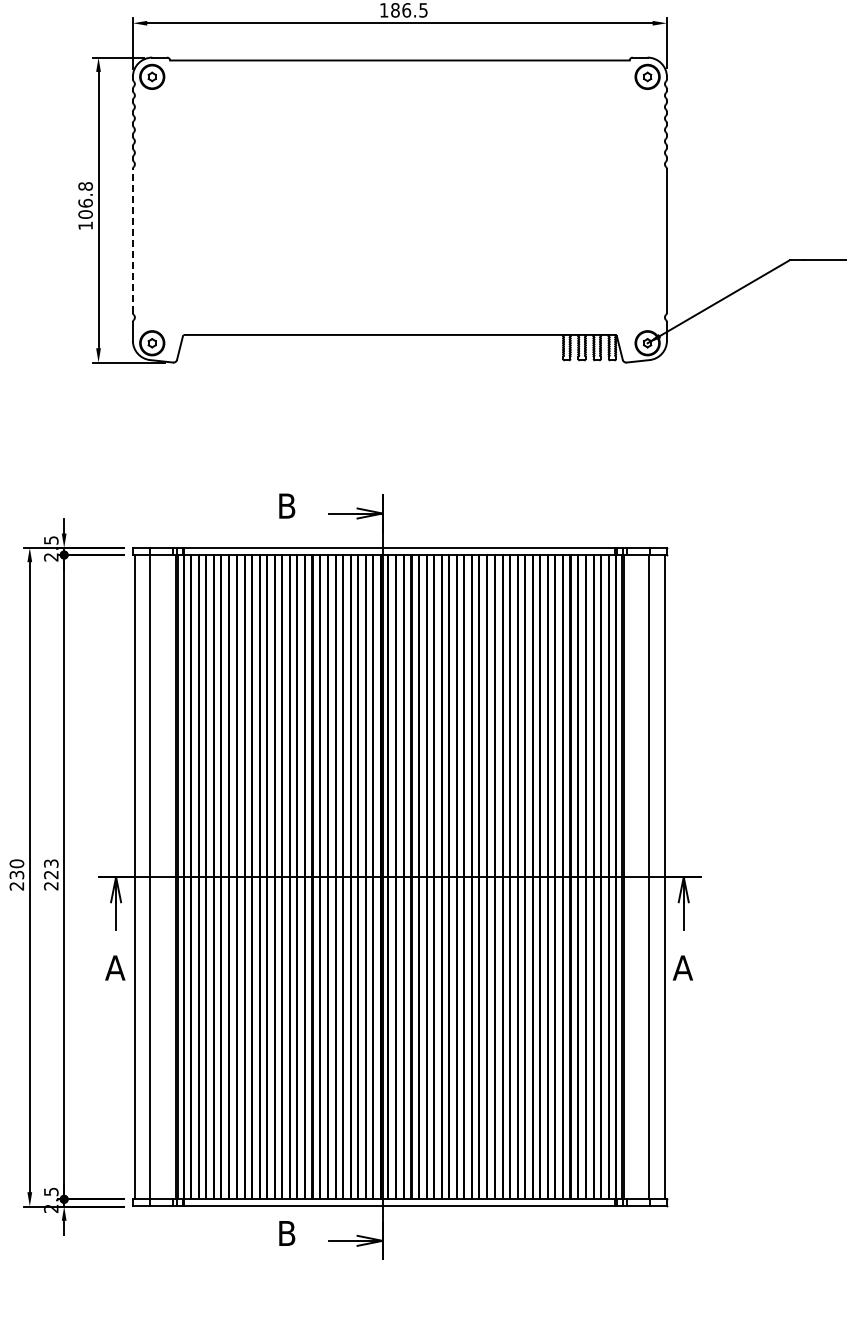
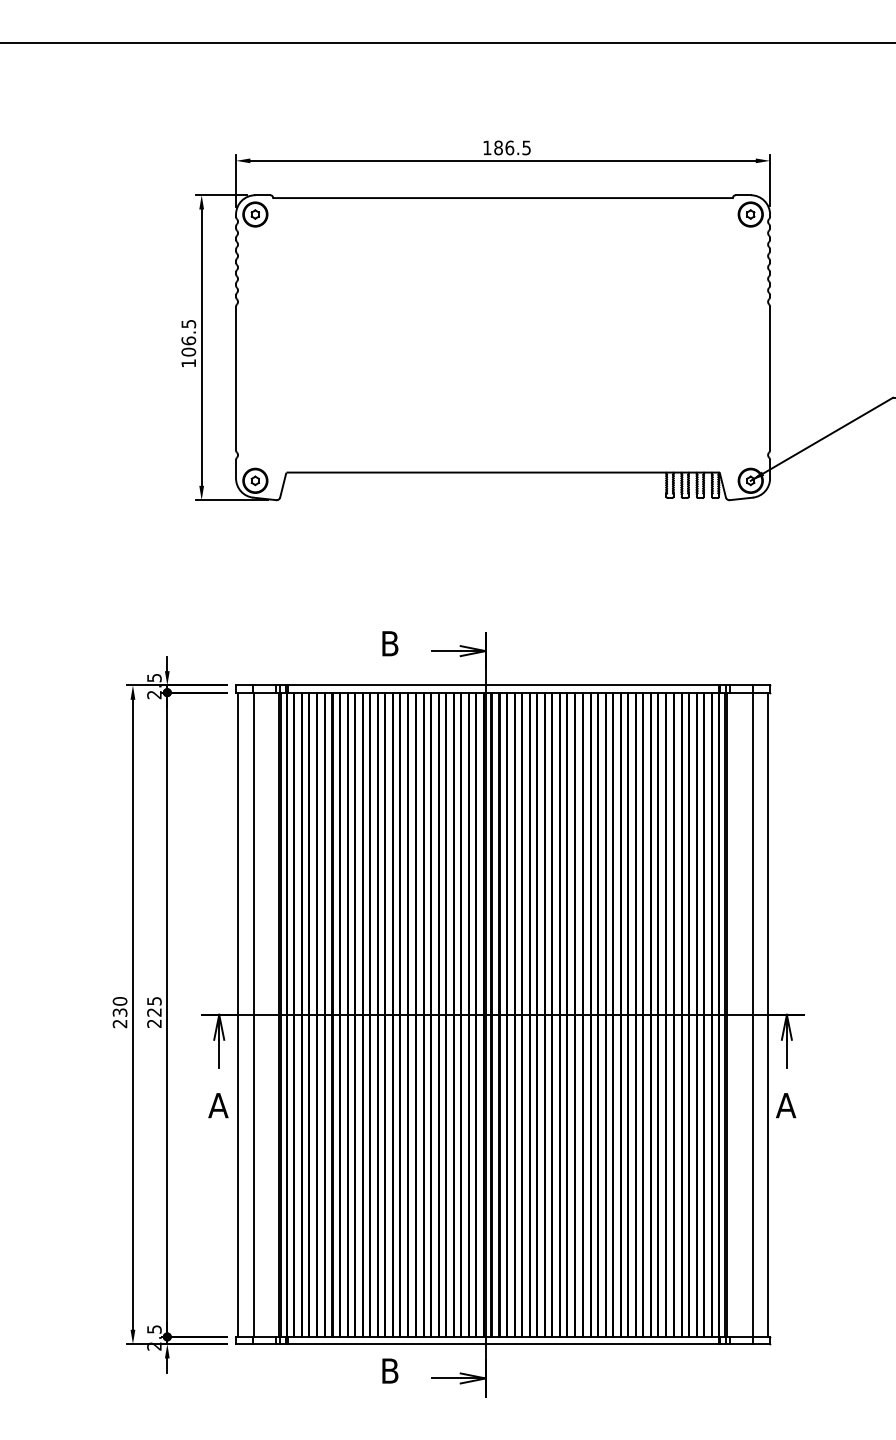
text: (85, 185) -> (188, 323), 106.8 -> 106.5
line: (133, 240) -> (236, 378), dashed -> solid
text: (50, 863) -> (153, 1001), 223 -> 225

